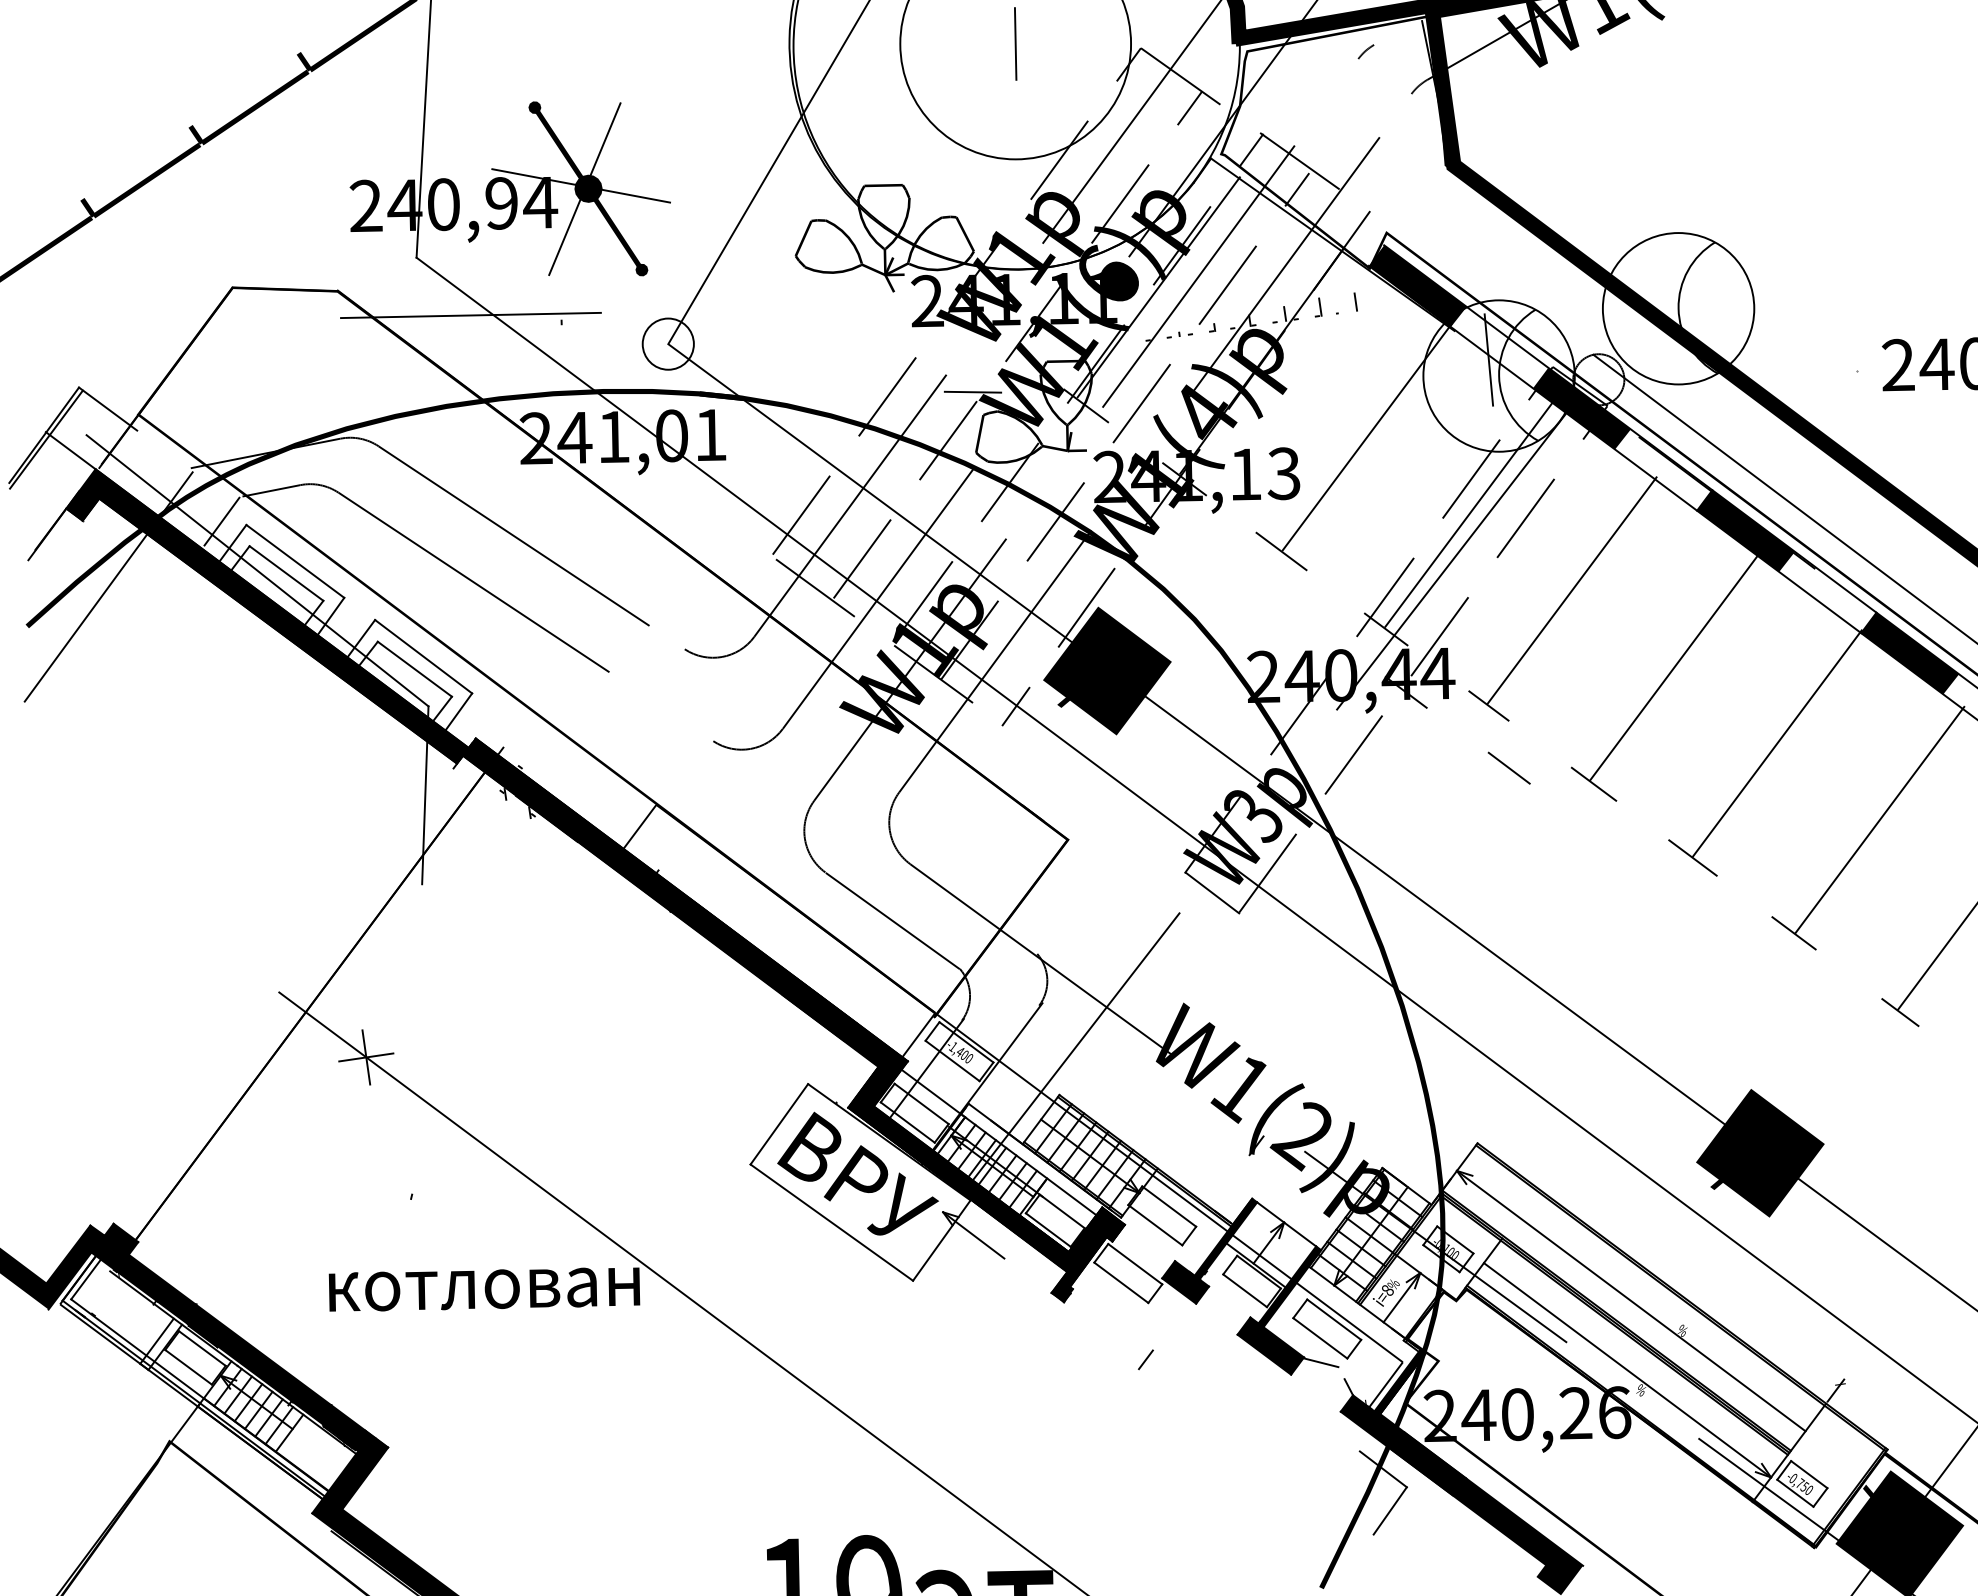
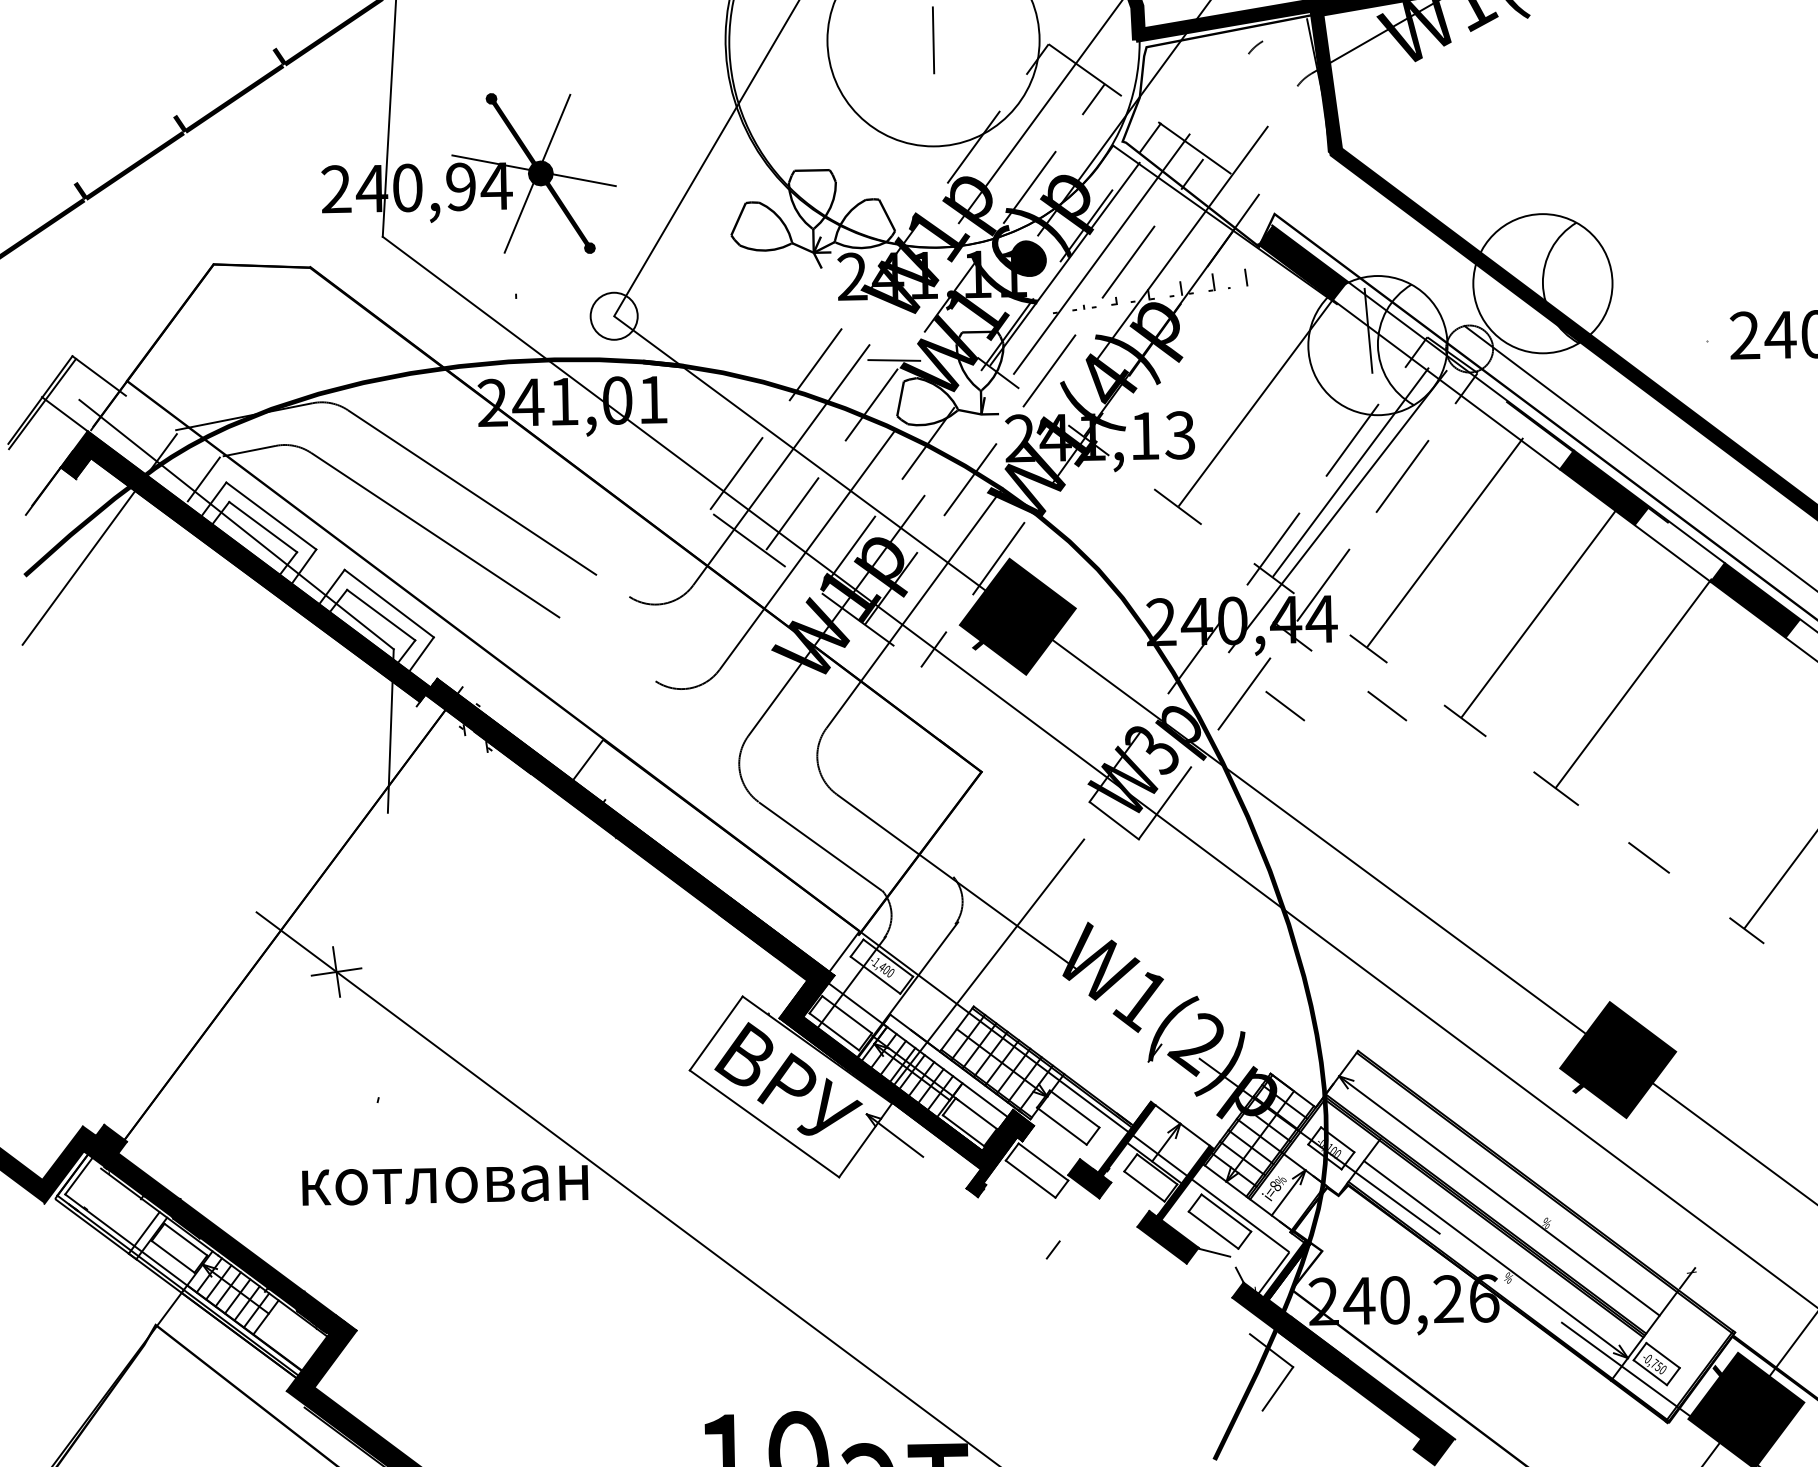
line: (470, 315) -> (432, 289), removed
fill: (1581, 408) -> (1453, 375), removed
line: (1397, 767) -> (1284, 705), added
line: (1879, 819) -> (1727, 753), removed

